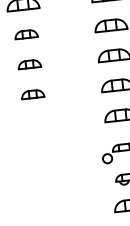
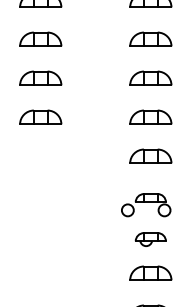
part: (26, 33) -> (40, 38), size x1.43
part: (29, 63) -> (40, 77), size x1.43
part: (32, 93) -> (40, 116), size x1.43

